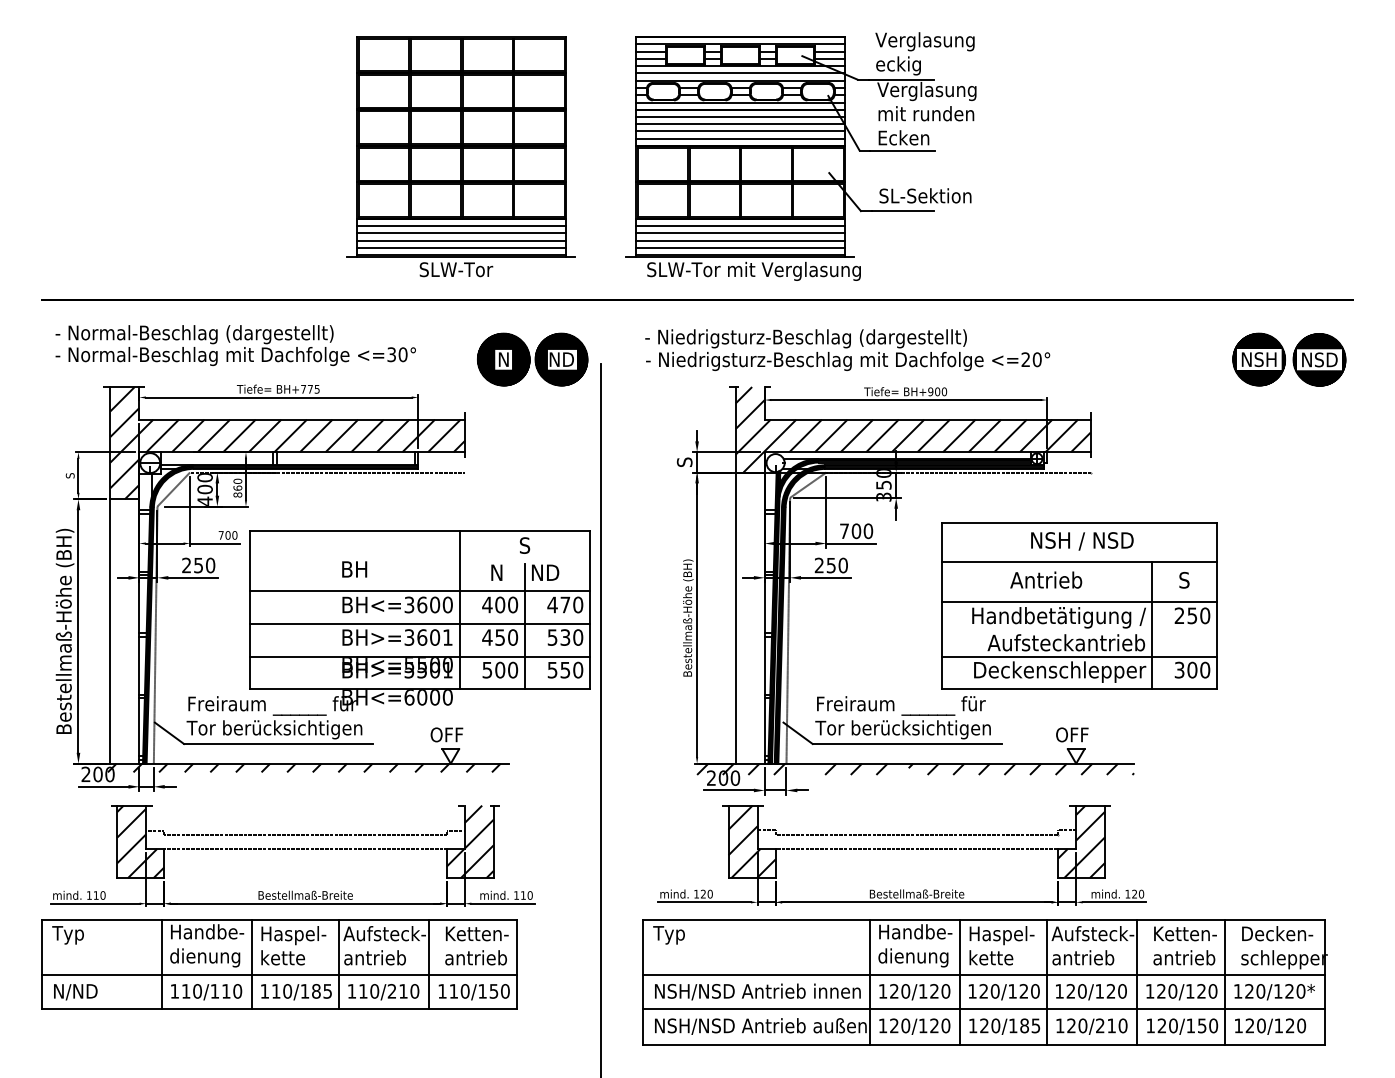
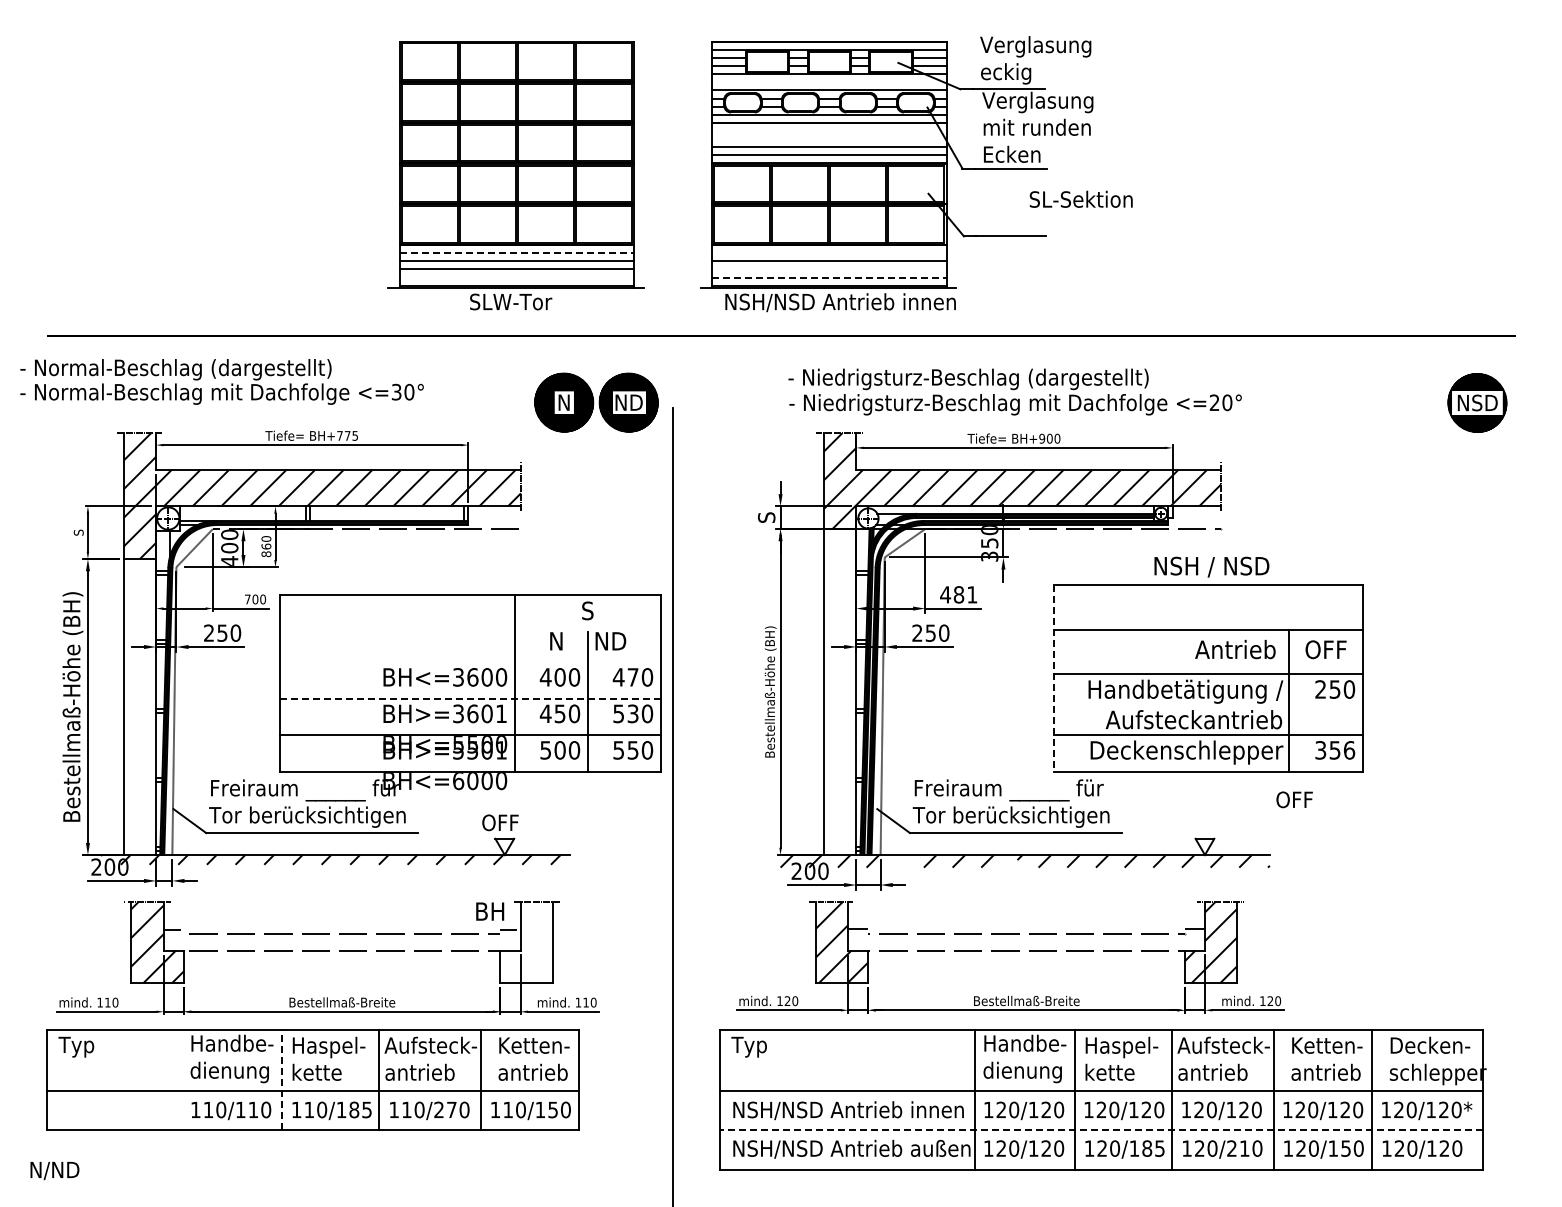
line: (739, 73) -> (828, 82), removed
line: (739, 116) -> (828, 130), removed
line: (739, 124) -> (828, 139), removed
text: (924, 195) -> (1080, 198), moved
line: (462, 226) -> (517, 253), solid -> dashed
line: (739, 226) -> (828, 253), removed
line: (739, 240) -> (828, 269), removed
line: (461, 247) -> (516, 277), removed
line: (740, 247) -> (829, 277), solid -> dashed
text: (753, 271) -> (843, 303), SLW-Tor mit Verglasung -> NSH/NSD Antrieb innen
text: (235, 345) -> (221, 381), moved
text: (847, 349) -> (1014, 391), moved
part: (1258, 359) -> (1409, 402), removed
text: (856, 530) -> (958, 594), 700 -> 481
text: (1082, 540) -> (1211, 566), moved
text: (354, 569) -> (490, 911), moved
text: (1046, 580) -> (1235, 649), moved
text: (1183, 580) -> (1325, 649), S -> OFF
line: (419, 591) -> (469, 662), removed
line: (941, 605) -> (1054, 678), solid -> dashed
line: (420, 623) -> (470, 698), solid -> dashed
text: (1199, 670) -> (1342, 750), 300 -> 356
text: (1072, 734) -> (1294, 799), moved
hatch: (470, 841) -> (526, 942), removed
line: (162, 964) -> (181, 1079), removed
line: (251, 965) -> (281, 1080), solid -> dashed
text: (403, 990) -> (451, 1109), 110/210 -> 110/270
text: (75, 991) -> (54, 1170), moved
line: (983, 1008) -> (1101, 1129), solid -> dashed

